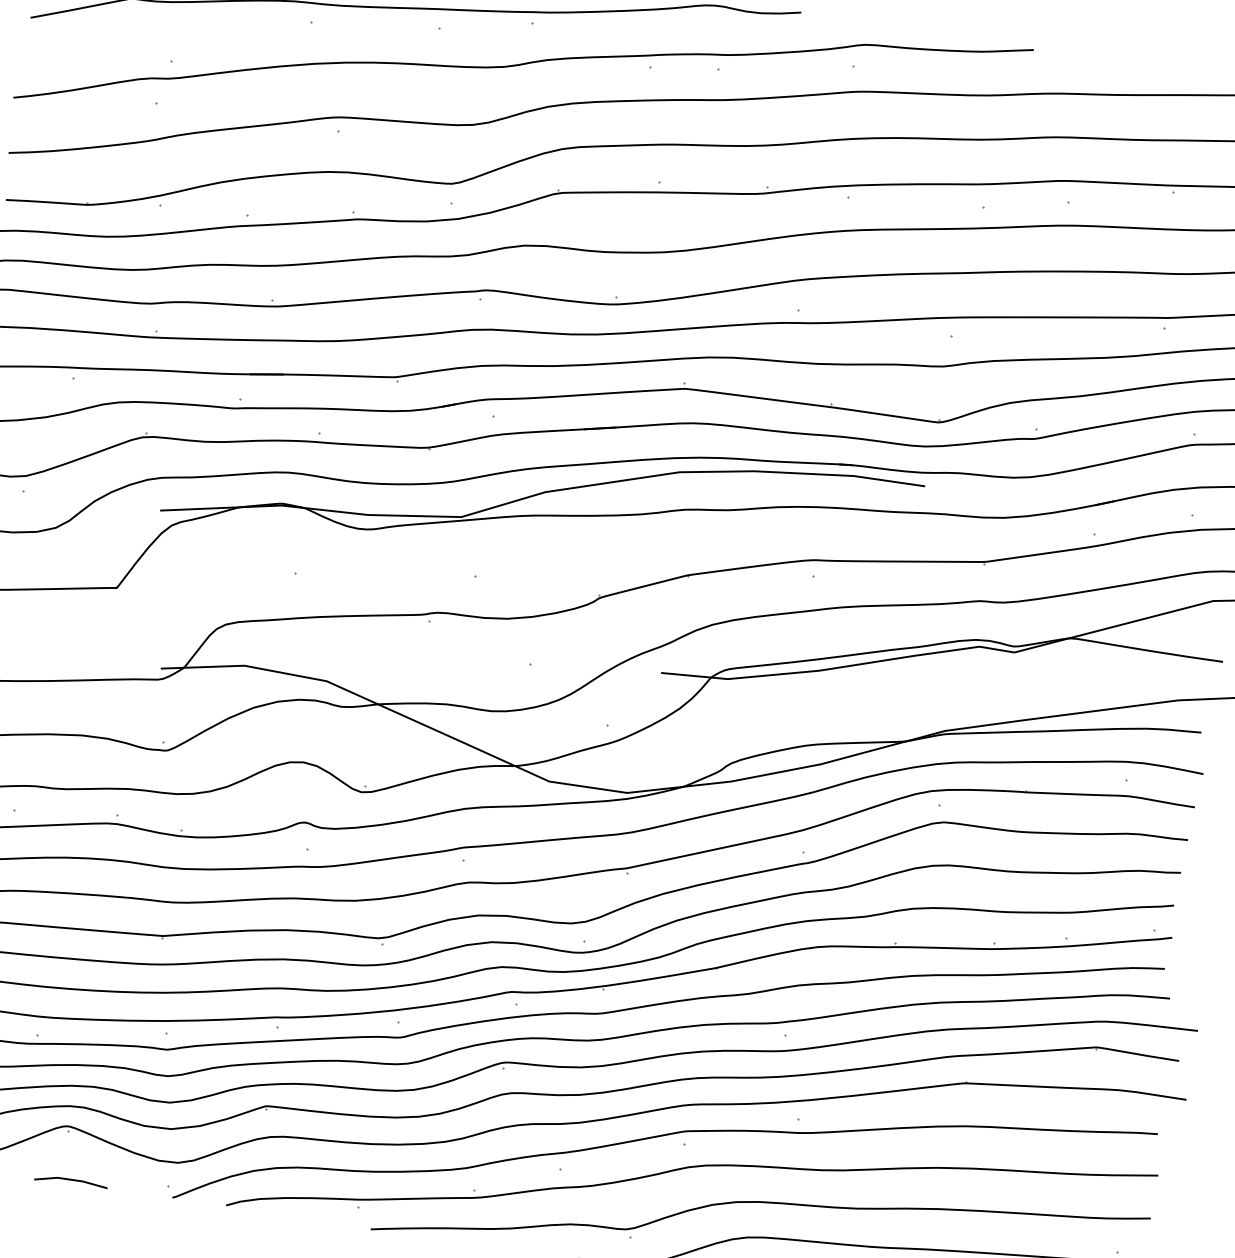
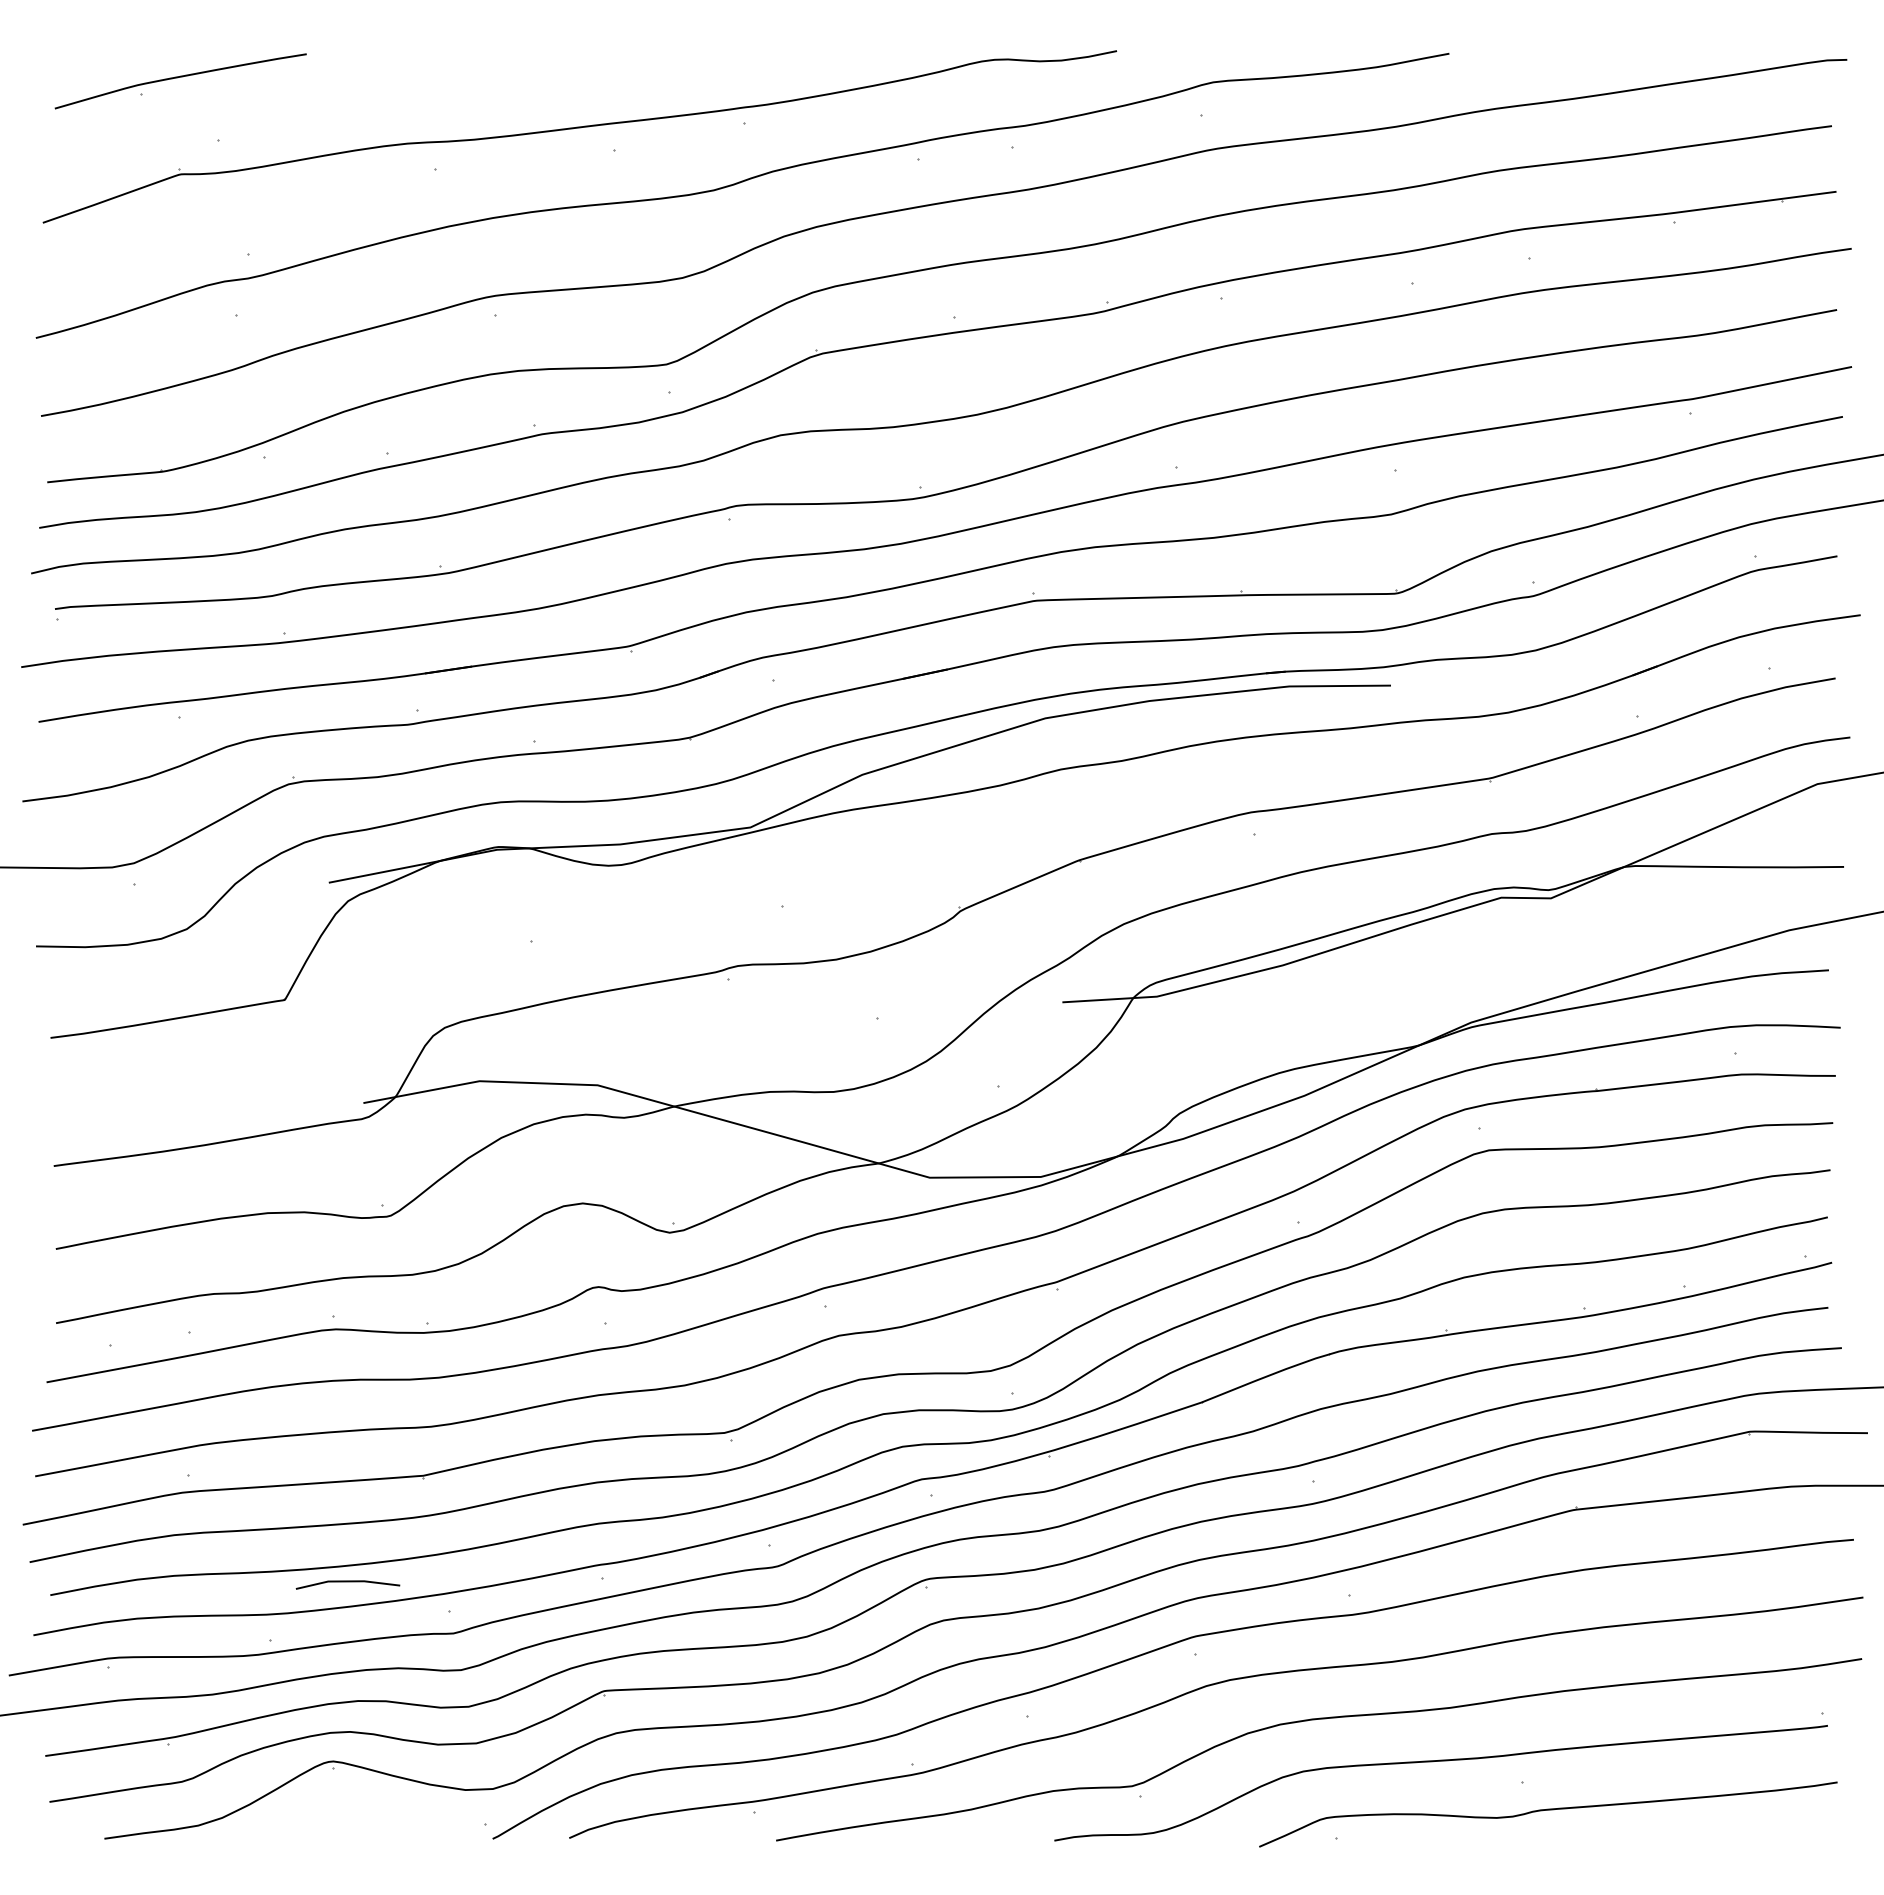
line: (71, 1180) -> (347, 1582), moved

